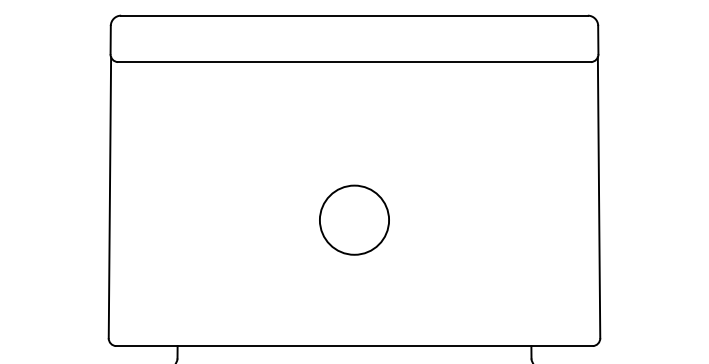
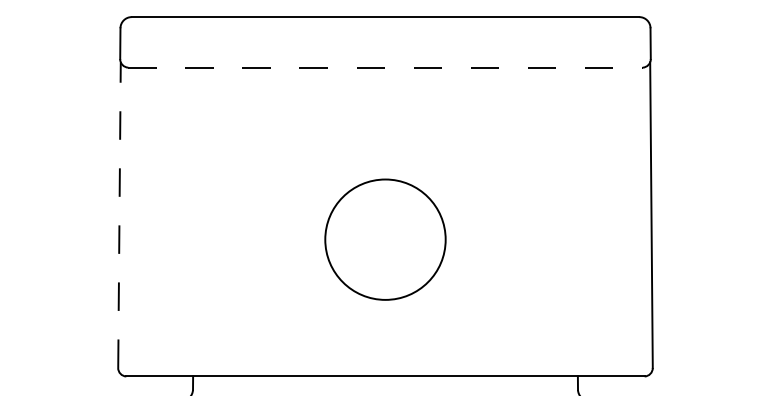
line: (355, 62) -> (386, 68), solid -> dashed
line: (109, 197) -> (119, 214), solid -> dashed
circle: (354, 219) -> (385, 238), size x1.6

